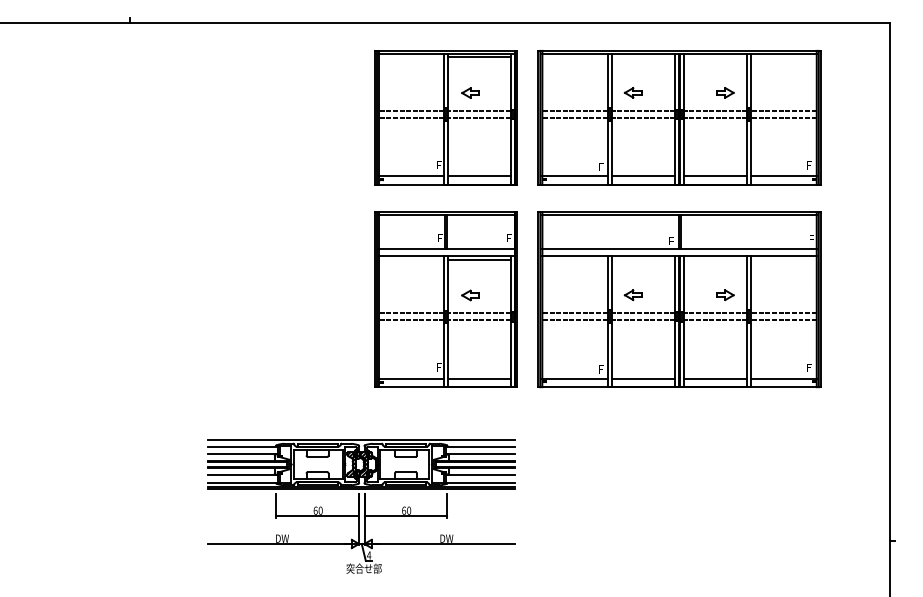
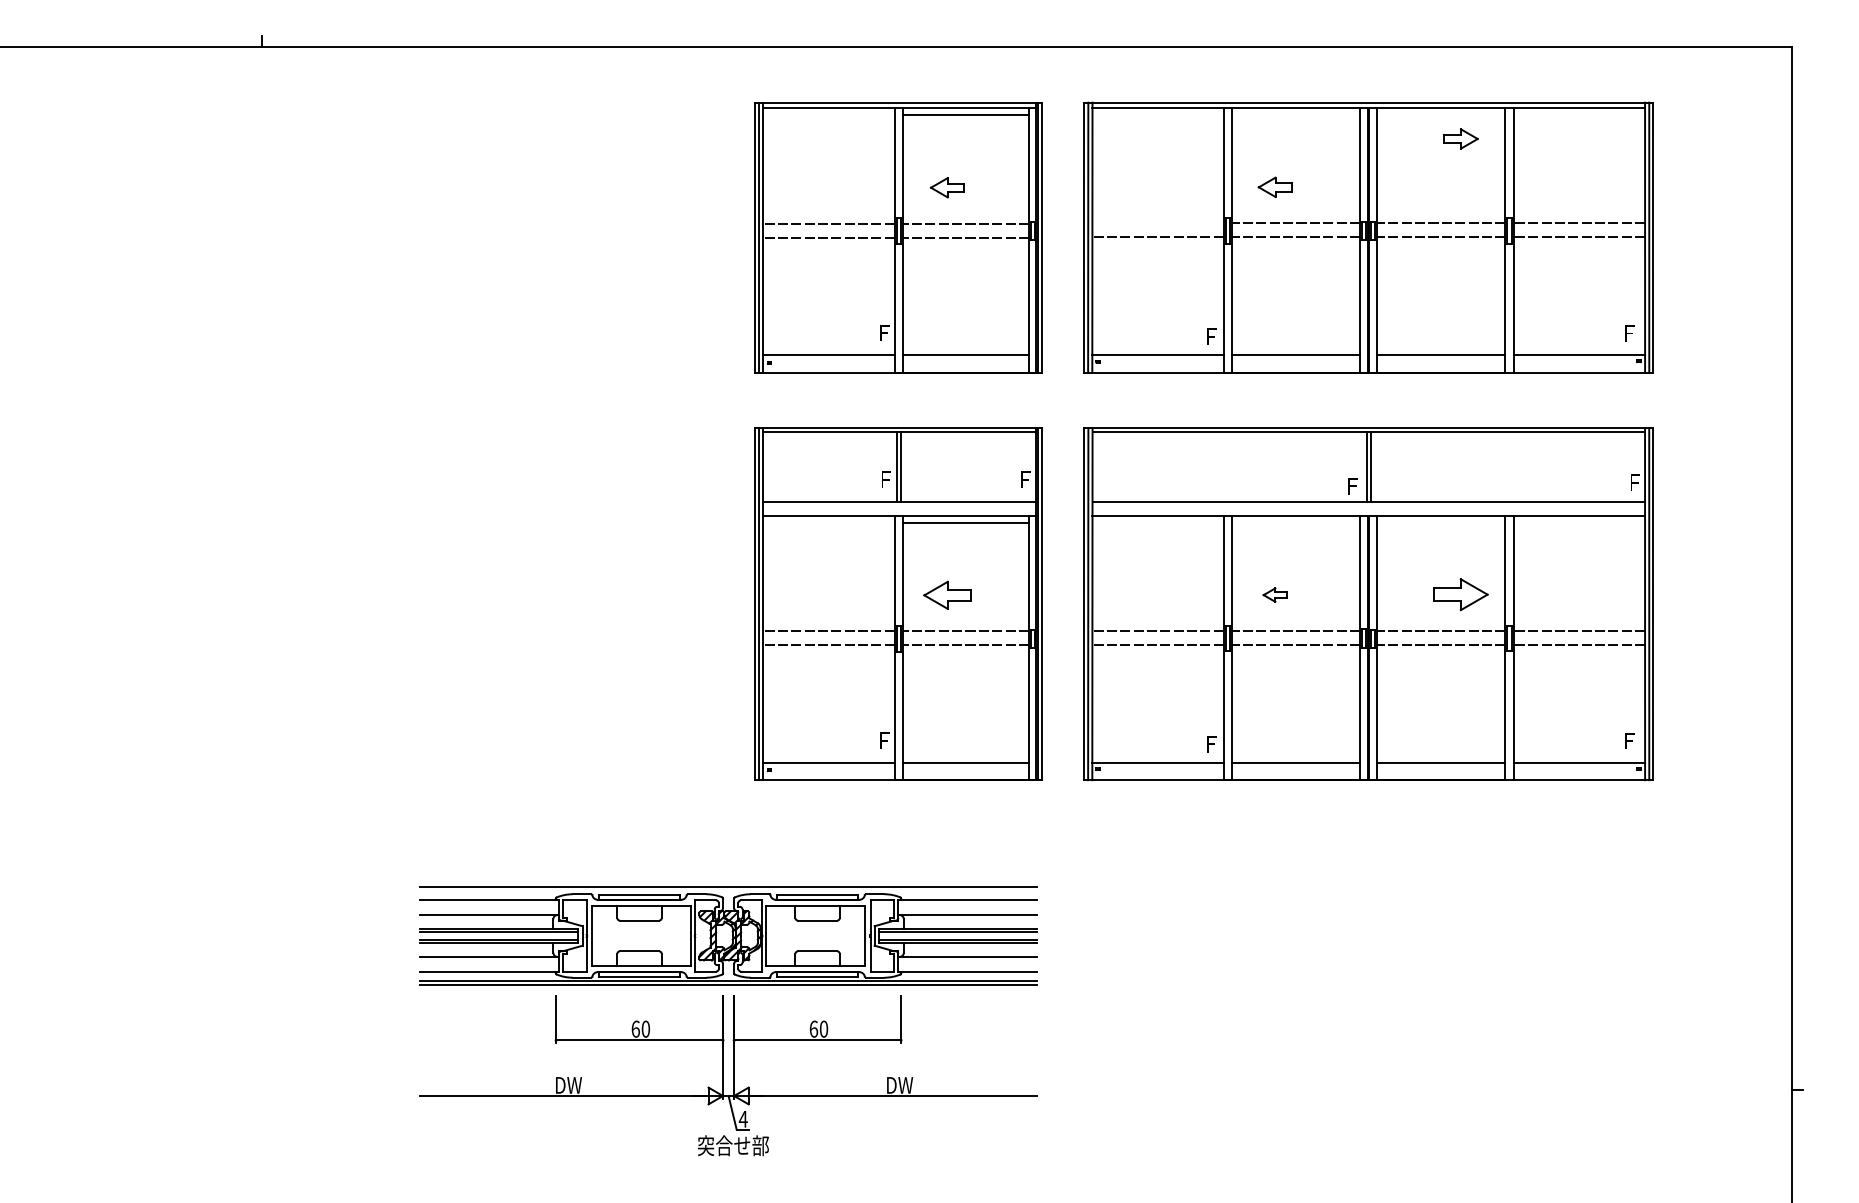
part: (725, 92) -> (1461, 138), moved
line: (574, 110) -> (1157, 222), removed
part: (470, 295) -> (947, 595), size x1.4
part: (632, 295) -> (1273, 595), size x0.7
part: (725, 295) -> (1461, 595), size x1.6

